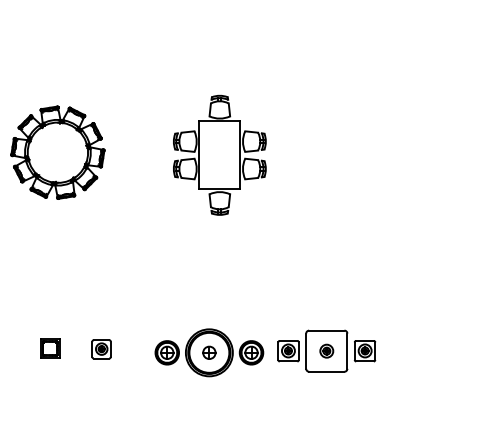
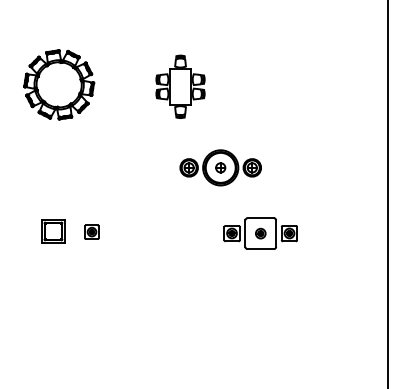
part: (219, 154) -> (180, 86), size x0.7
part: (50, 348) -> (53, 231), size x1.6
part: (209, 352) -> (220, 167), moved

